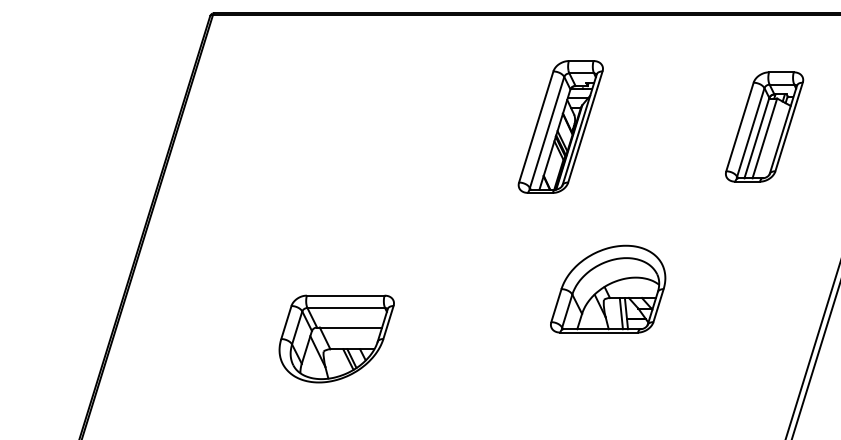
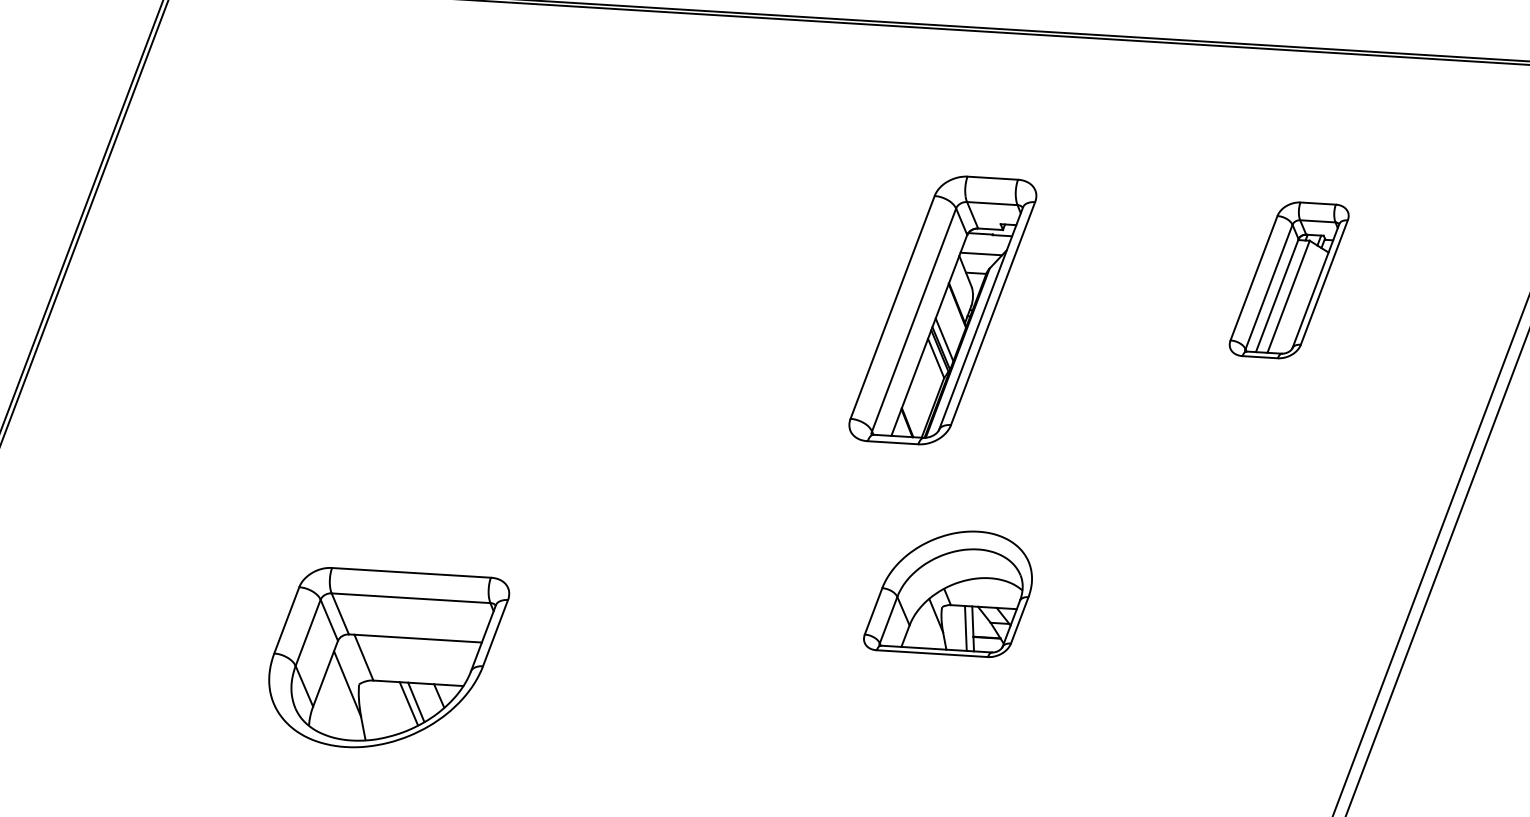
part: (560, 126) -> (942, 309), moved
part: (764, 126) -> (1288, 279), size x0.7
part: (608, 288) -> (949, 591), size x0.7

